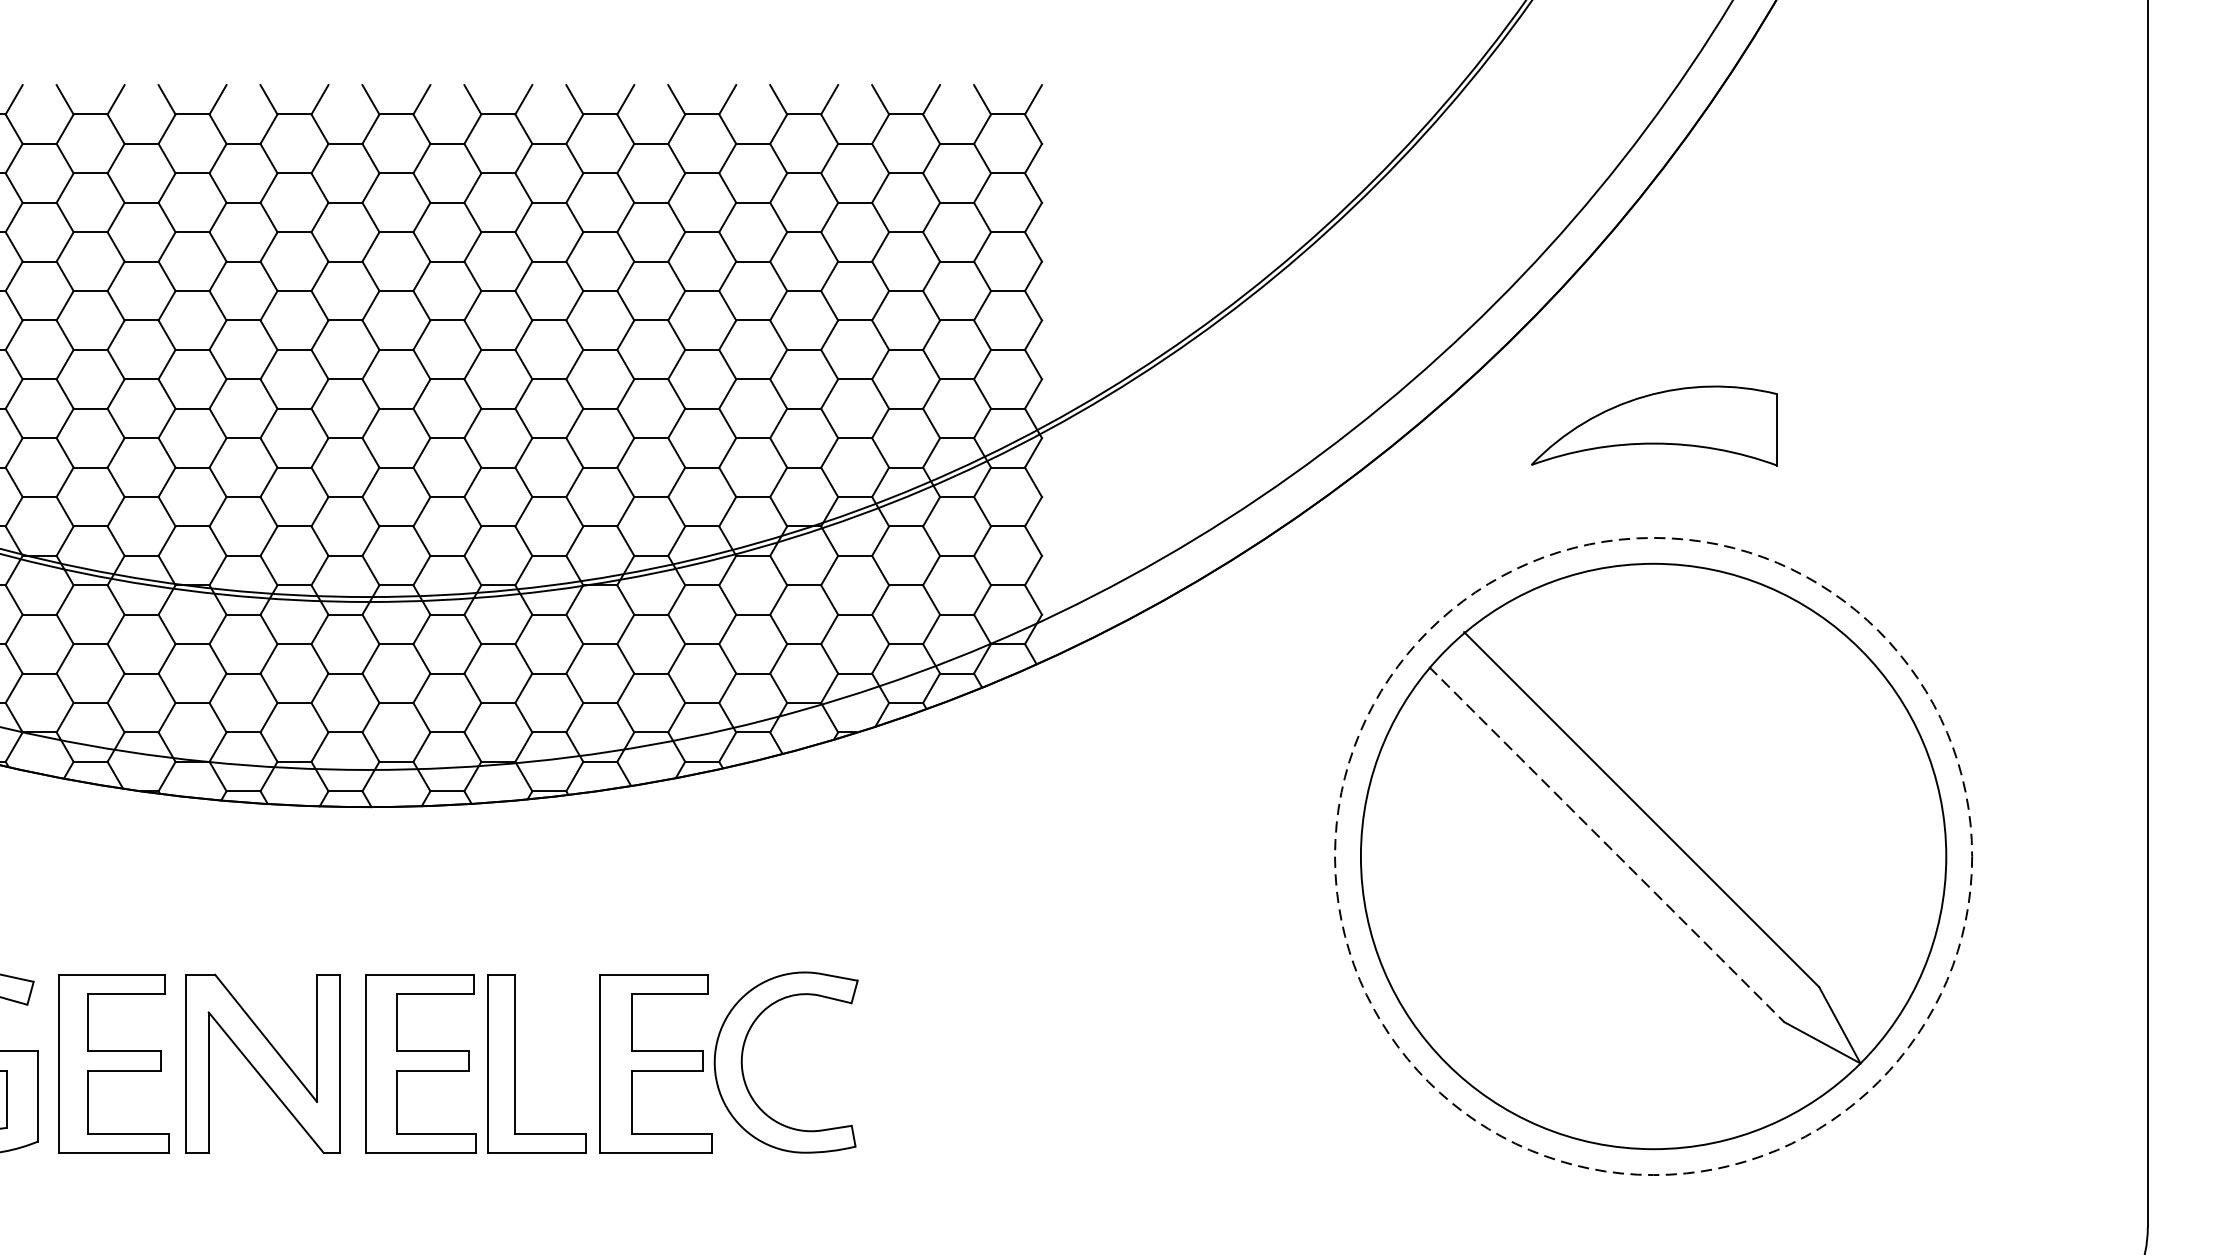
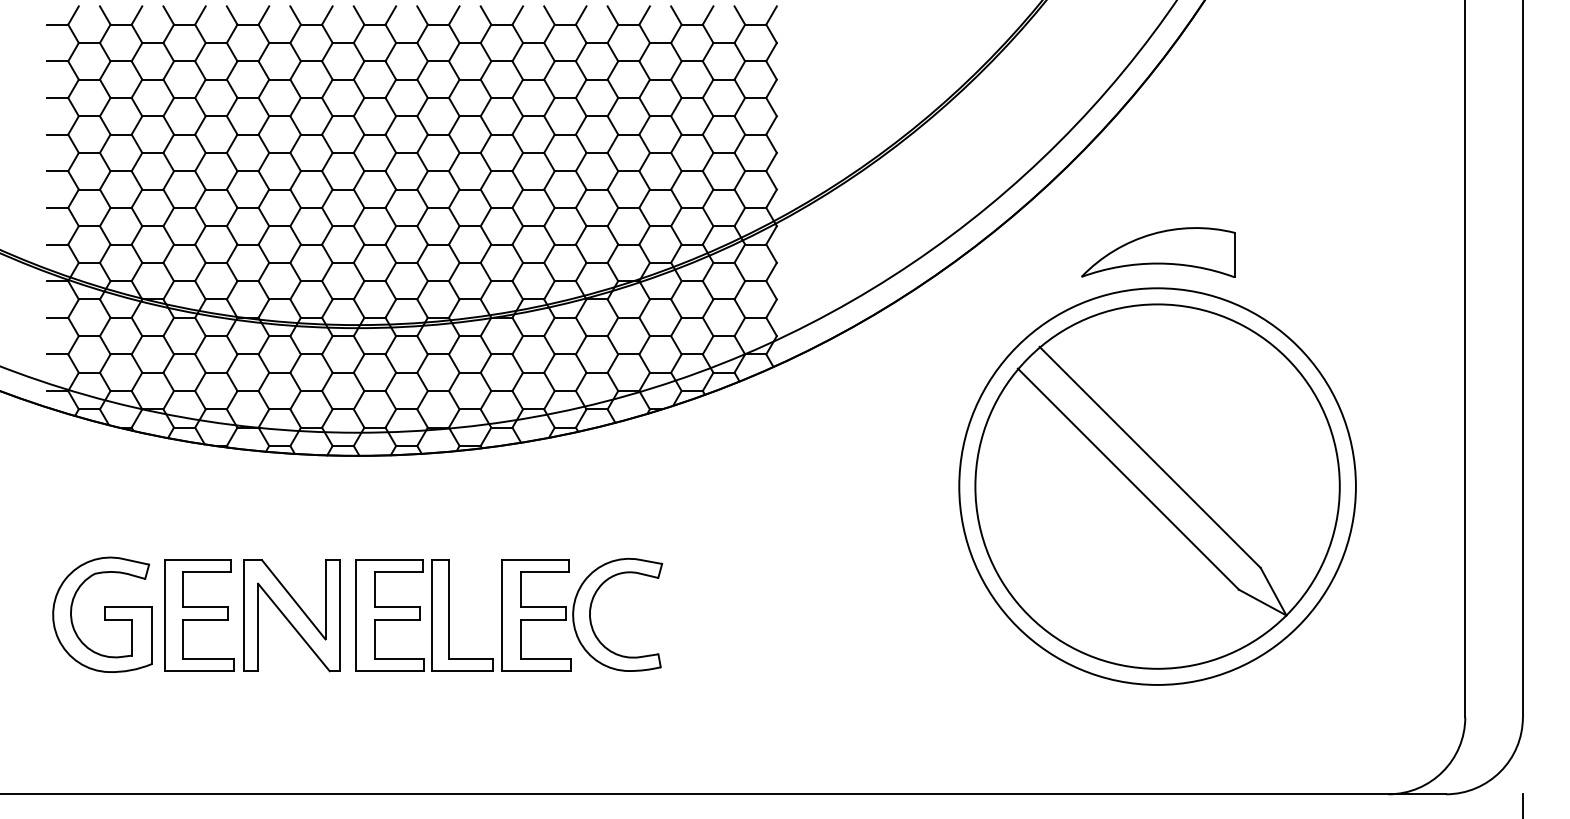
part: (1655, 425) -> (1158, 252), moved
line: (1606, 845) -> (1128, 479), dashed -> solid
circle: (1653, 856) -> (1157, 486), dashed -> solid

